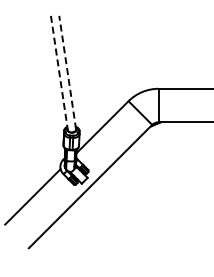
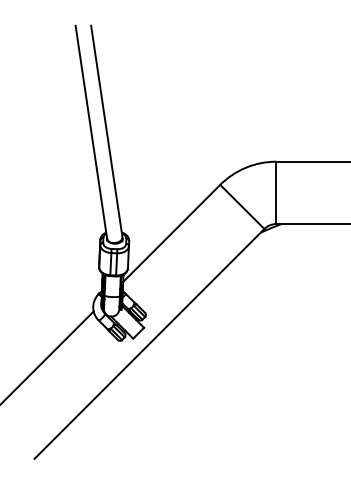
line: (67, 72) -> (106, 131), dashed -> solid
line: (59, 73) -> (91, 133), dashed -> solid

